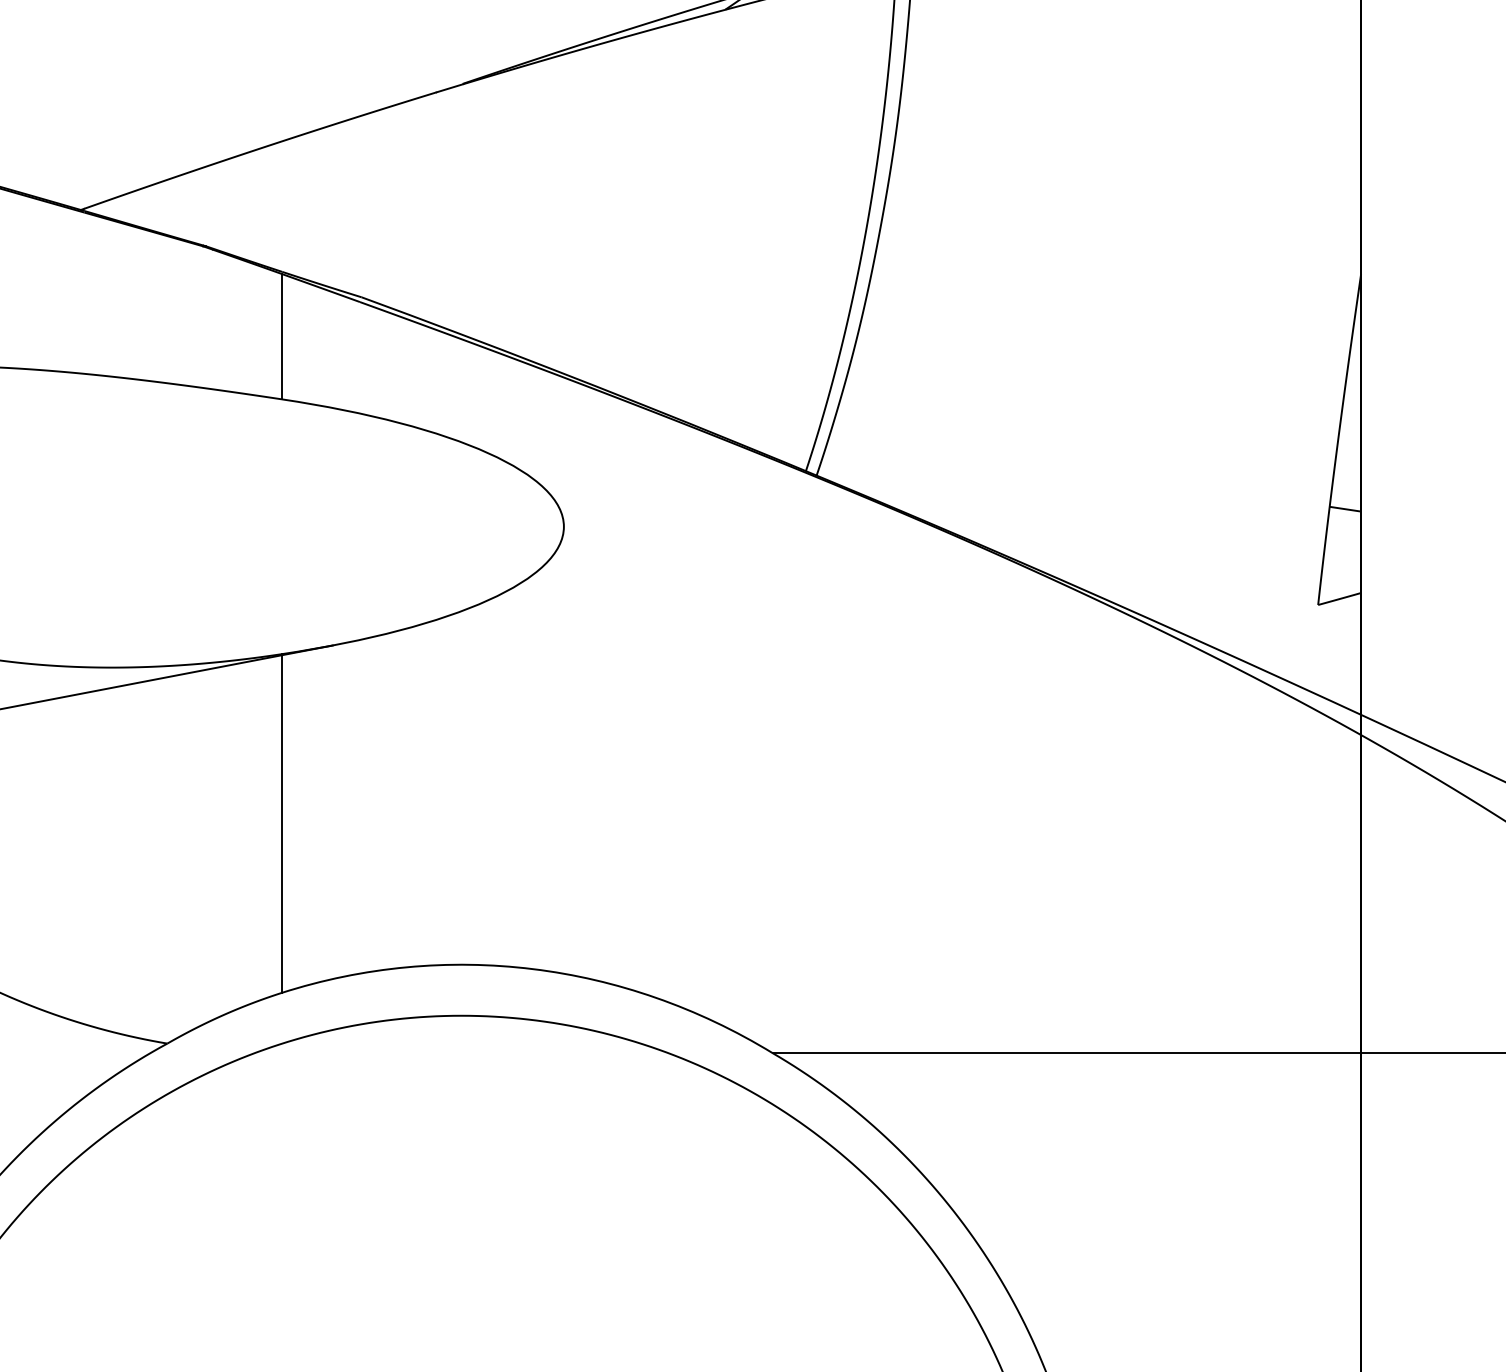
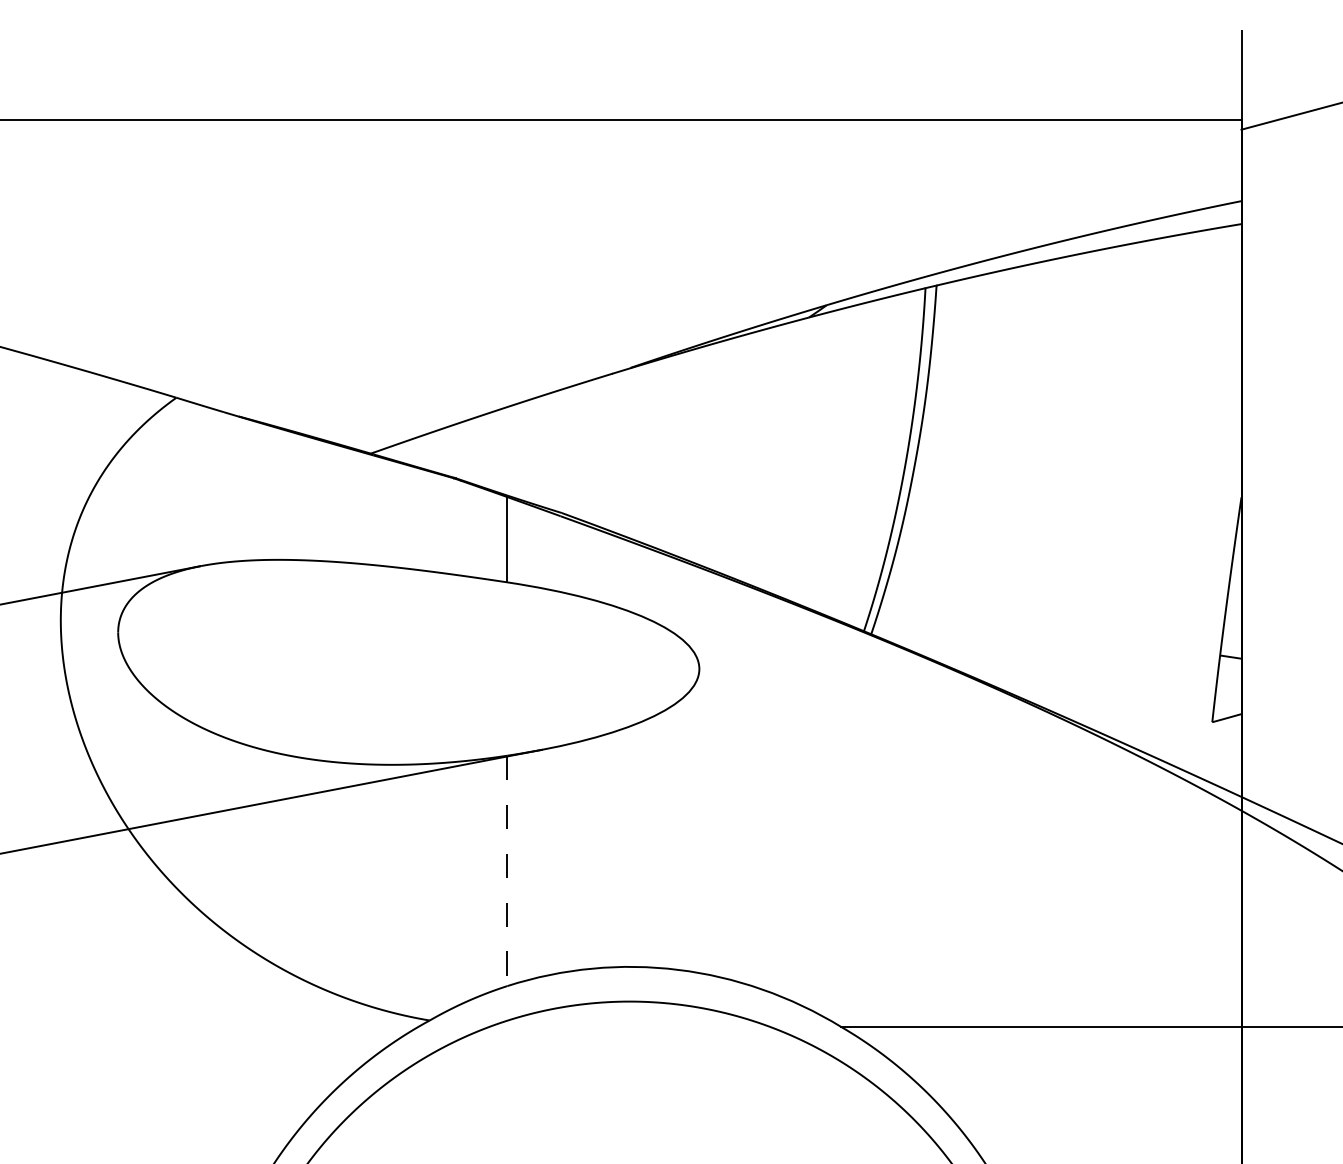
line: (281, 824) -> (507, 871), solid -> dashed

